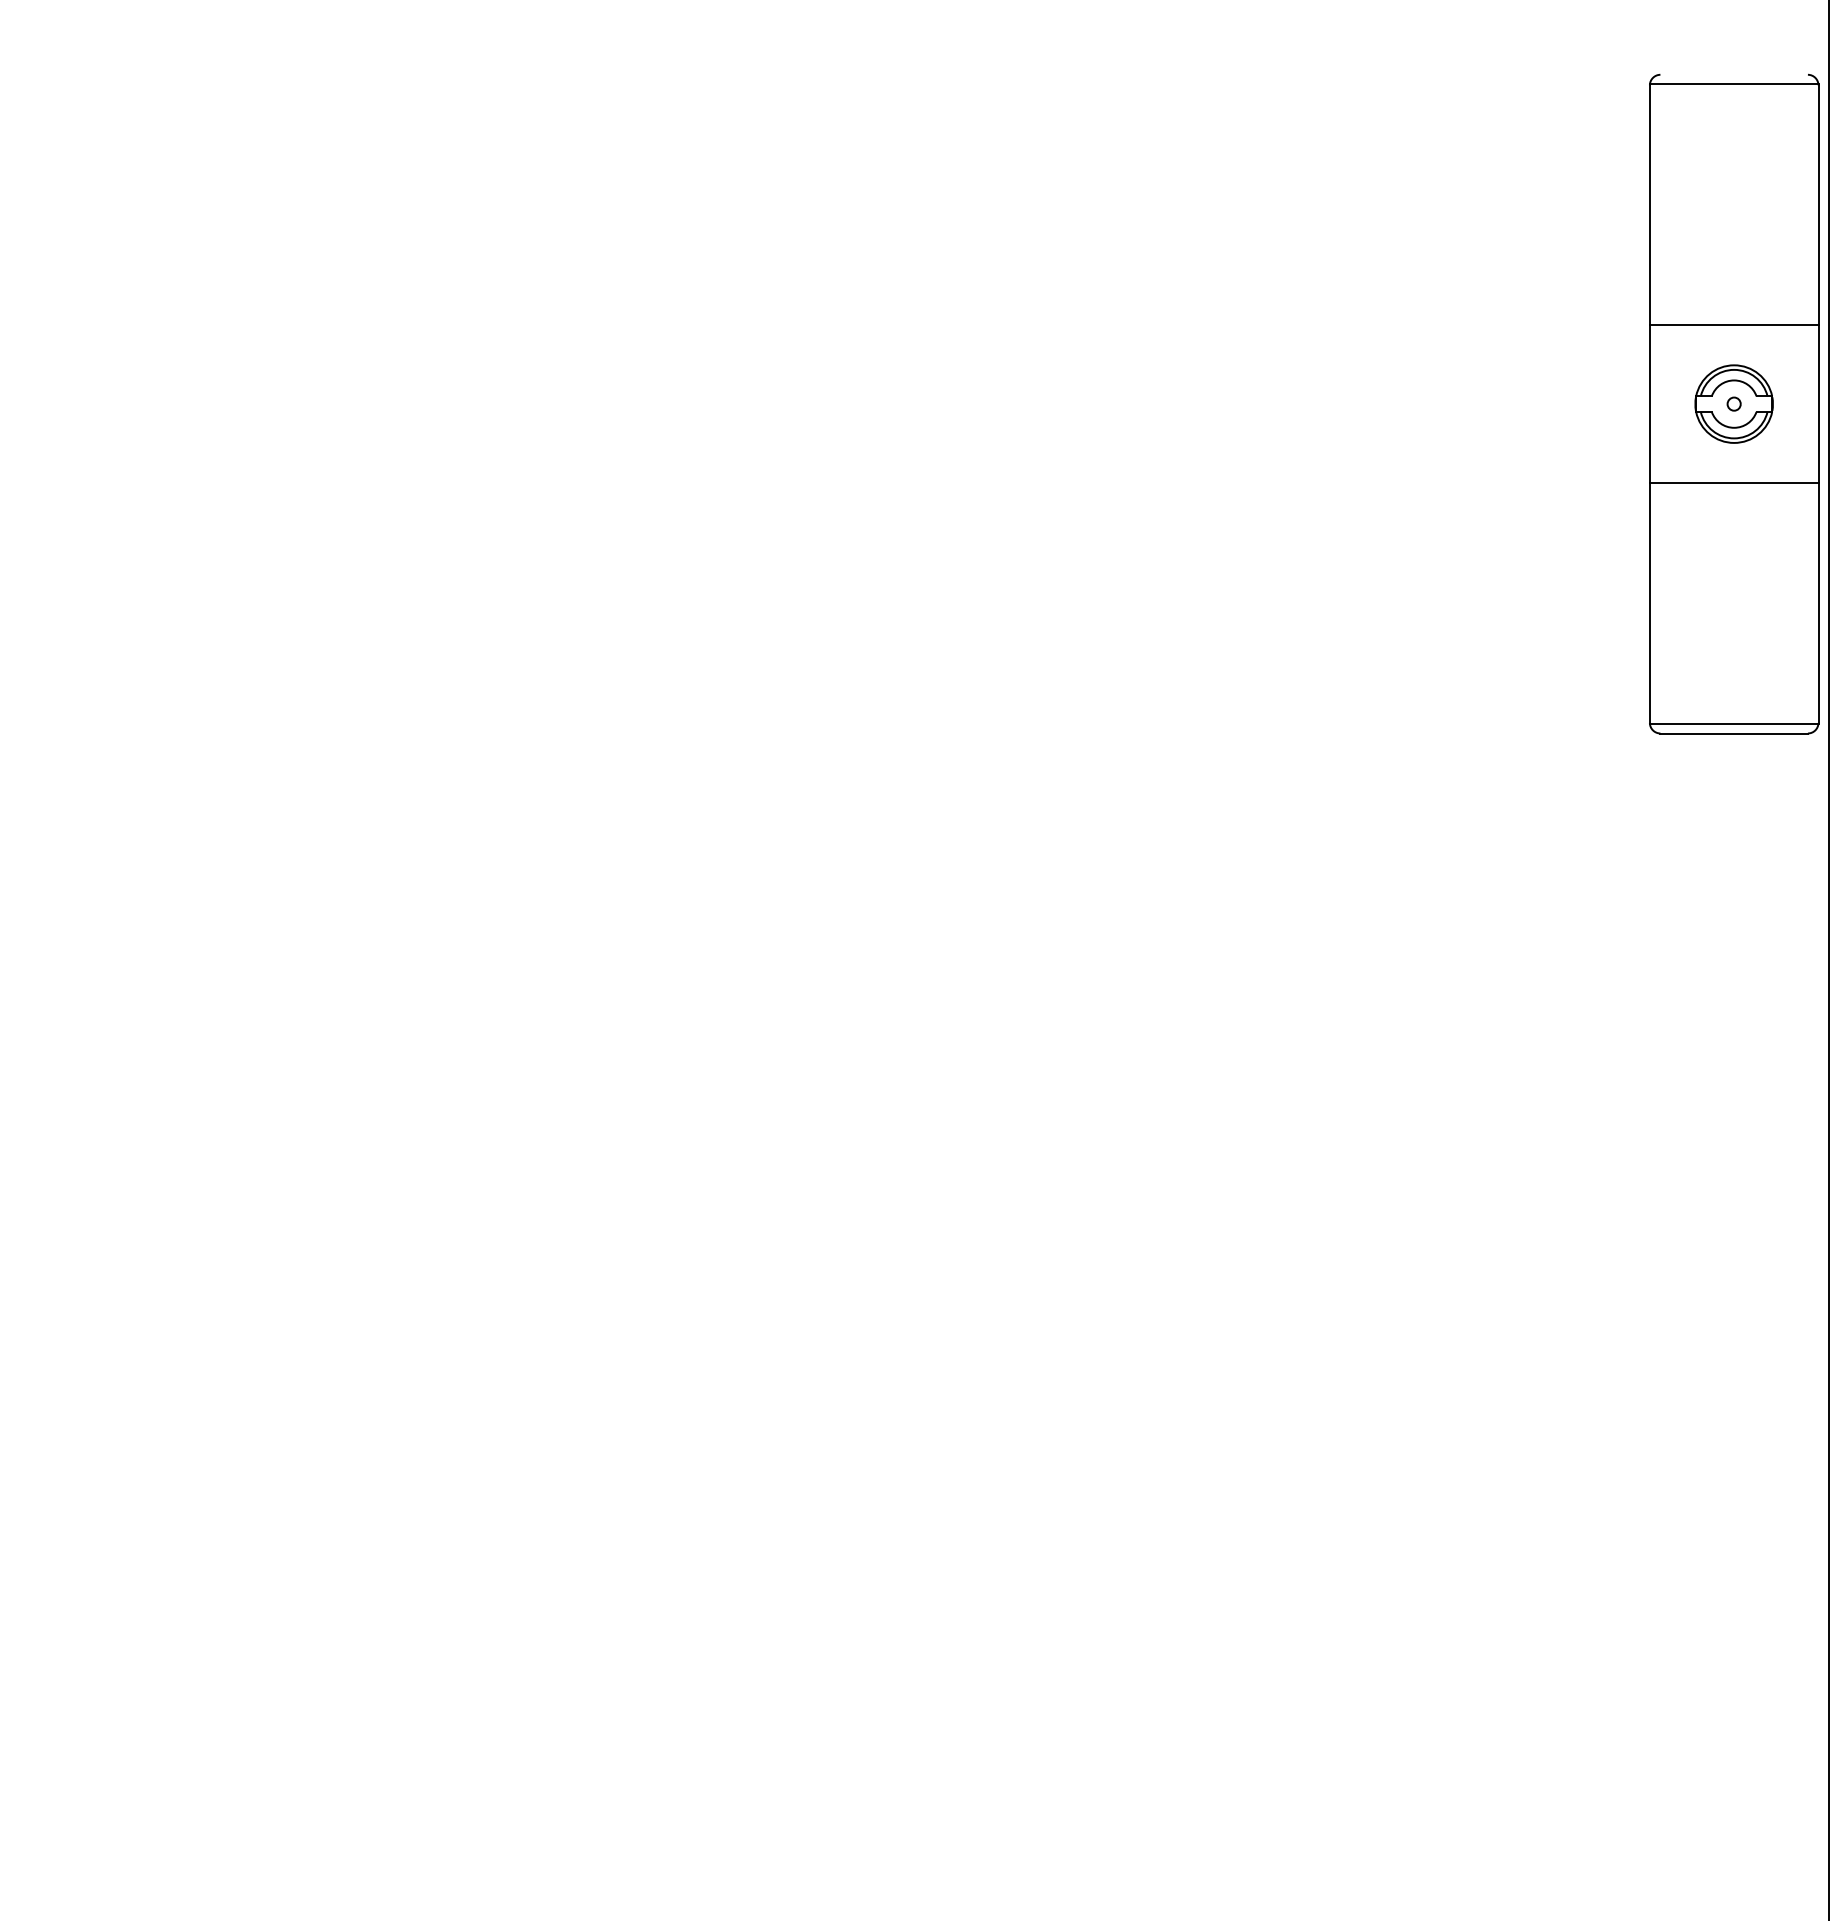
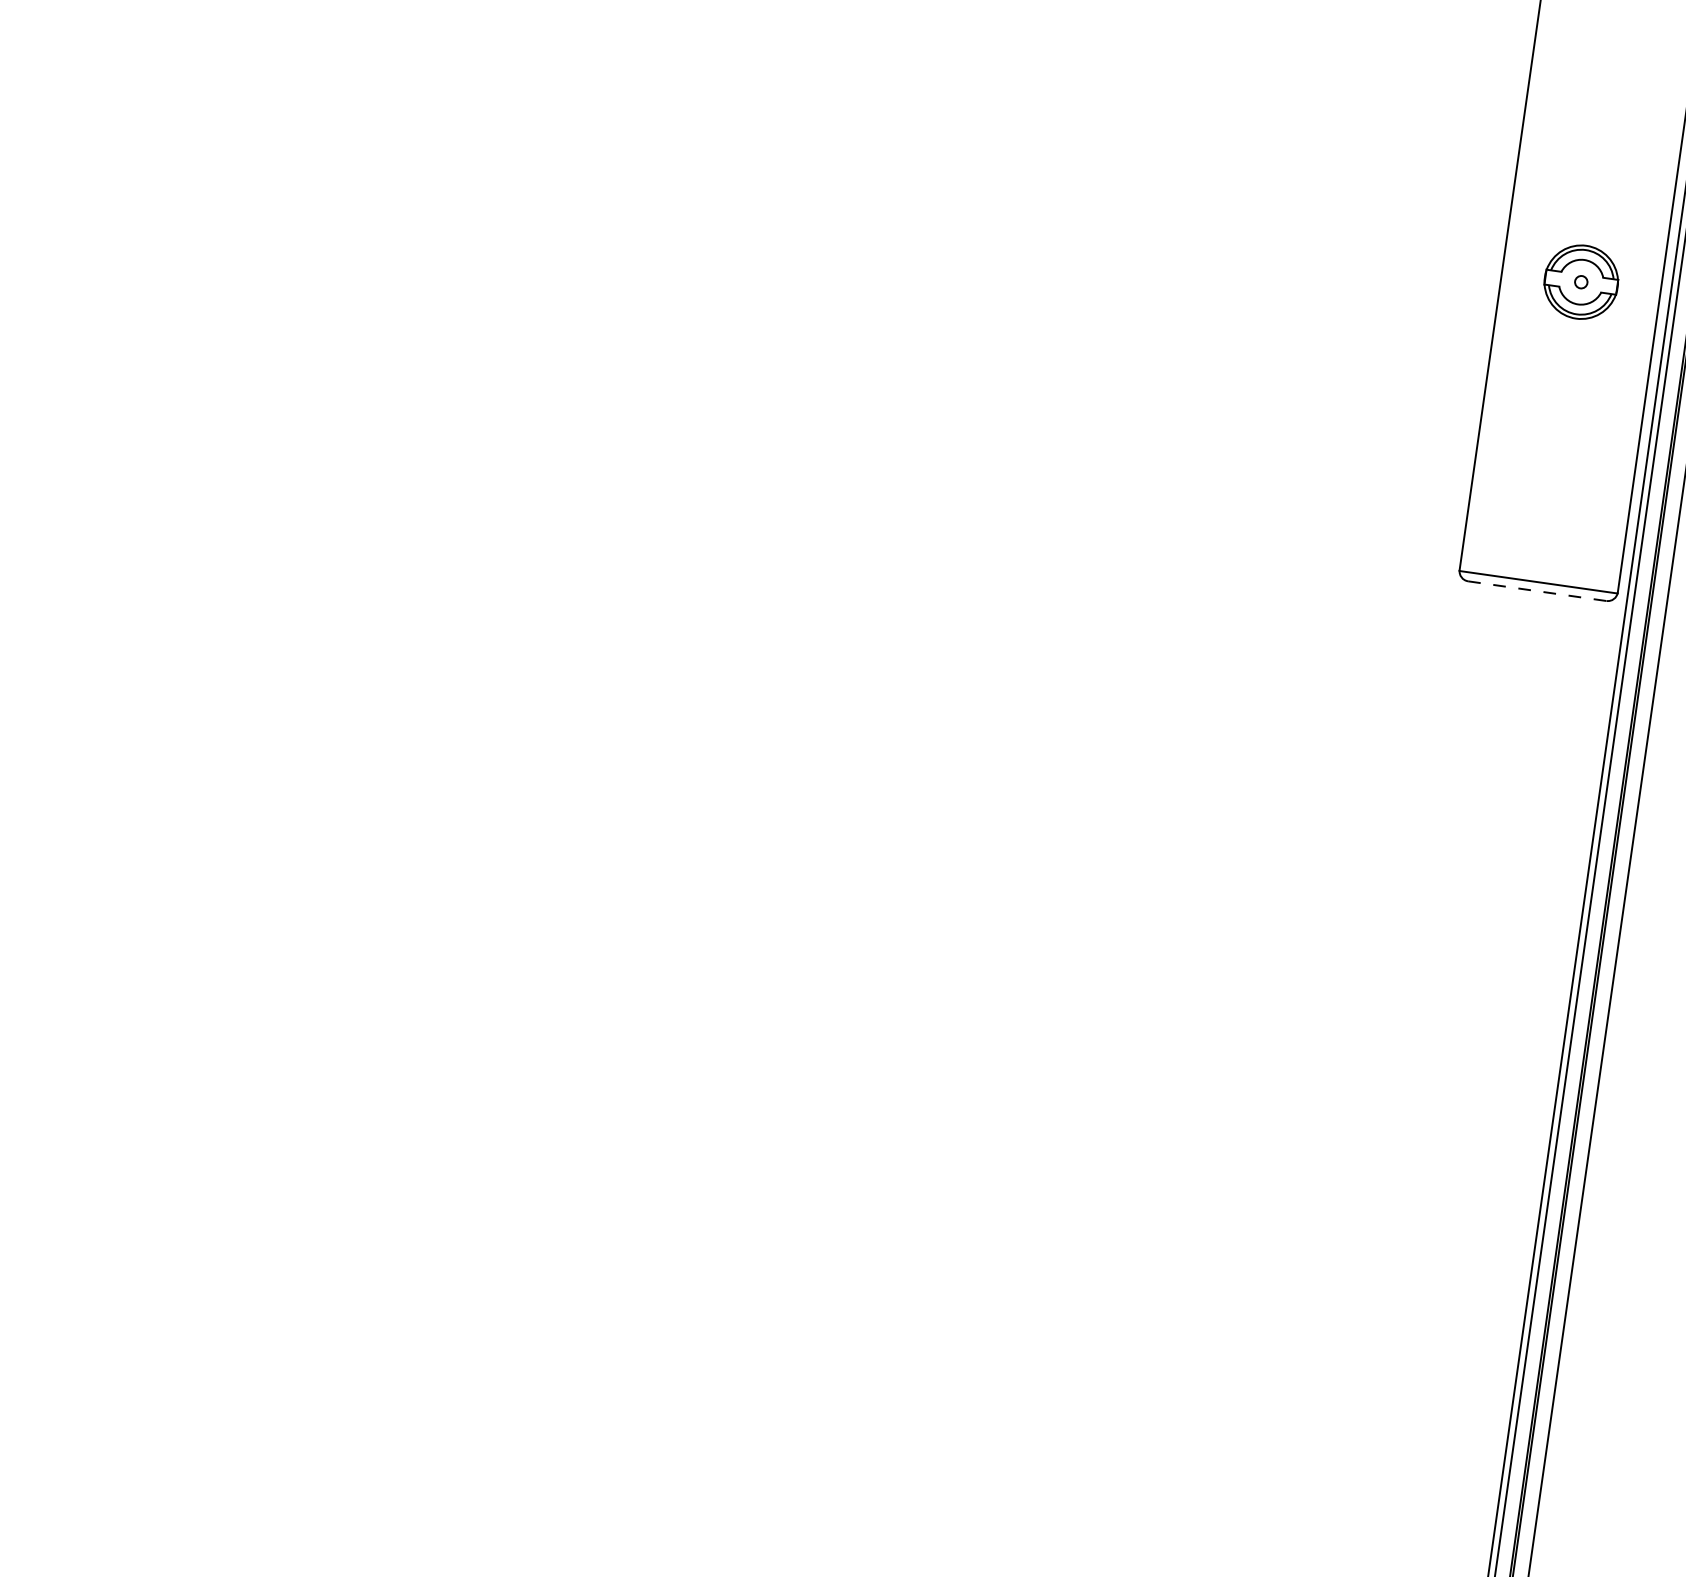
line: (1733, 325) -> (1591, 208), removed
line: (1733, 483) -> (1570, 356), removed
line: (1734, 733) -> (1537, 591), solid -> dashed

